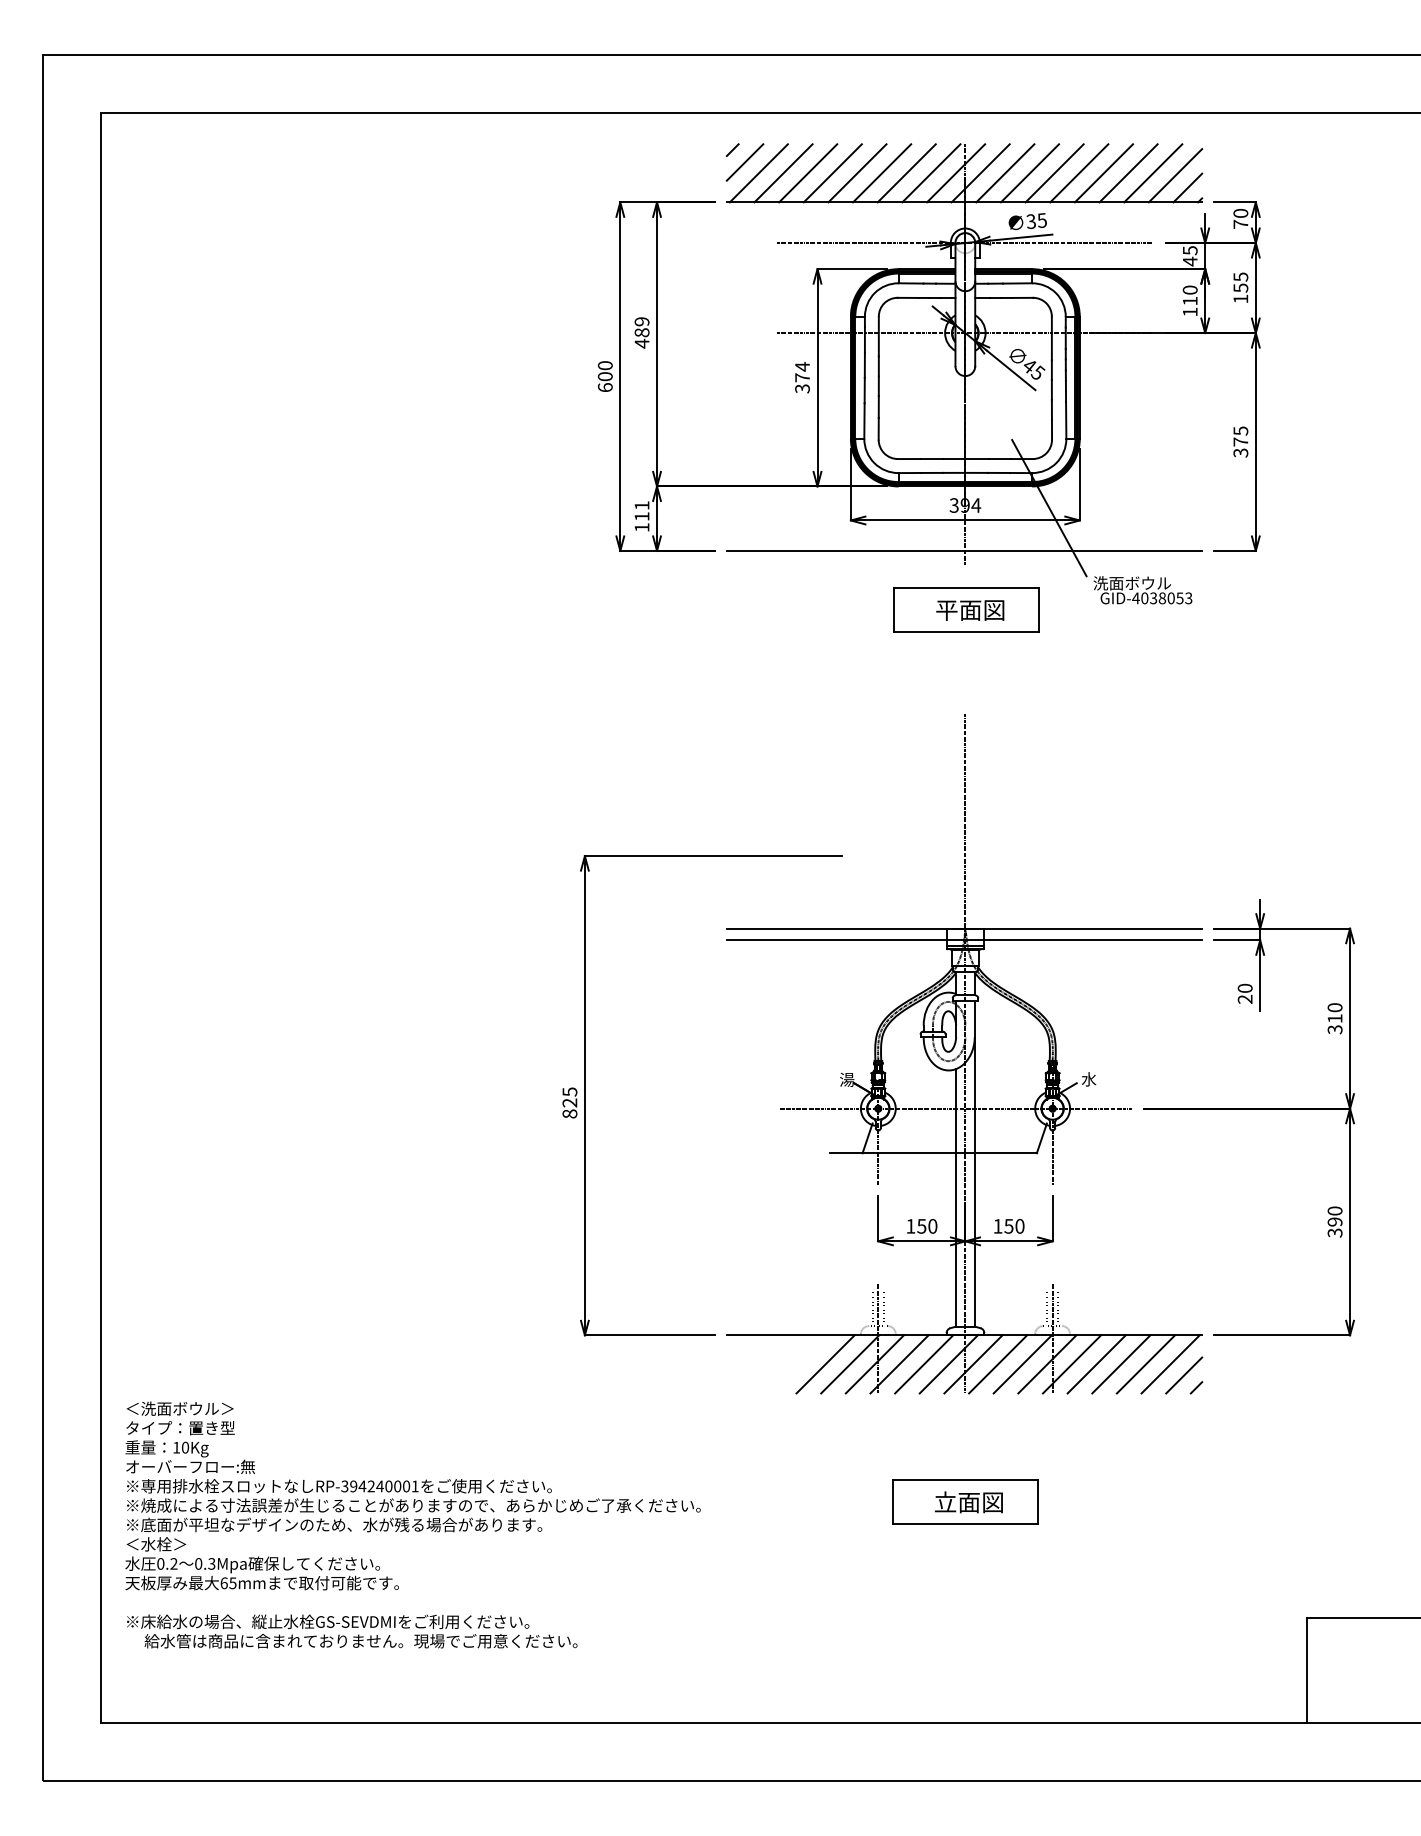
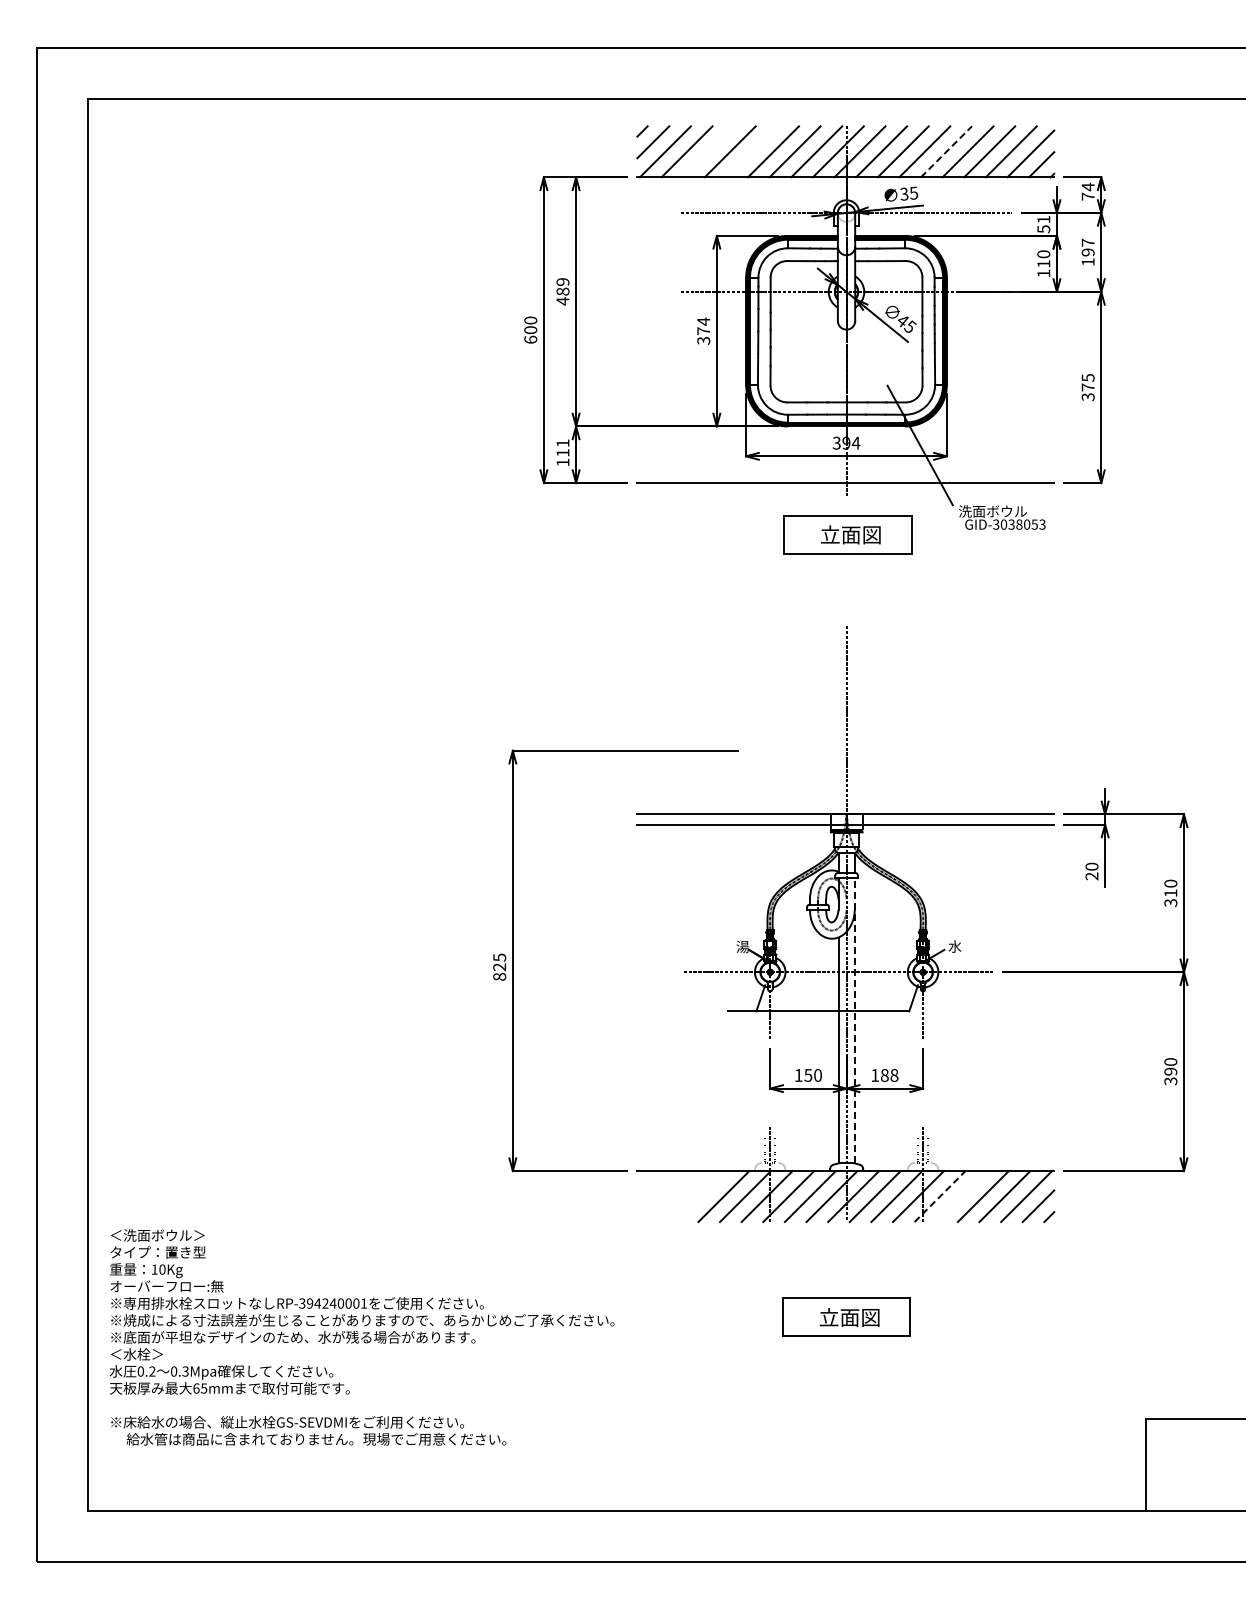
line: (807, 172) -> (708, 151), removed
line: (857, 172) -> (751, 151), removed
line: (1079, 172) -> (946, 151), solid -> dashed
text: (1240, 212) -> (1087, 186), 70 -> 74
text: (1189, 256) -> (1043, 224), 45 -> 51
text: (1240, 282) -> (1087, 247), 155 -> 197
text: (1135, 598) -> (995, 524), GID-4038053 -> GID-3038053
text: (947, 609) -> (830, 534), 平面図 -> 立面図
line: (974, 1163) -> (854, 1020), solid -> dashed
text: (1014, 1226) -> (889, 1075), 150 -> 188
line: (1072, 1364) -> (940, 1196), solid -> dashed
line: (1096, 1364) -> (961, 1196), removed

